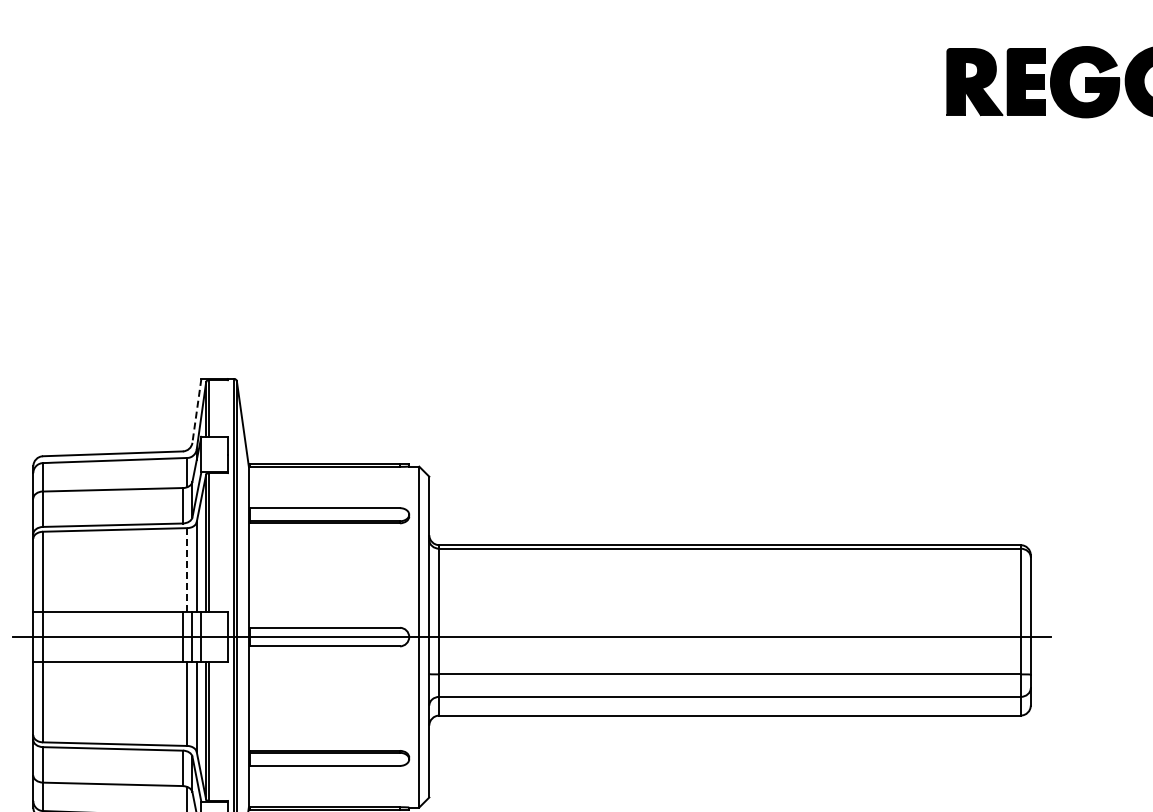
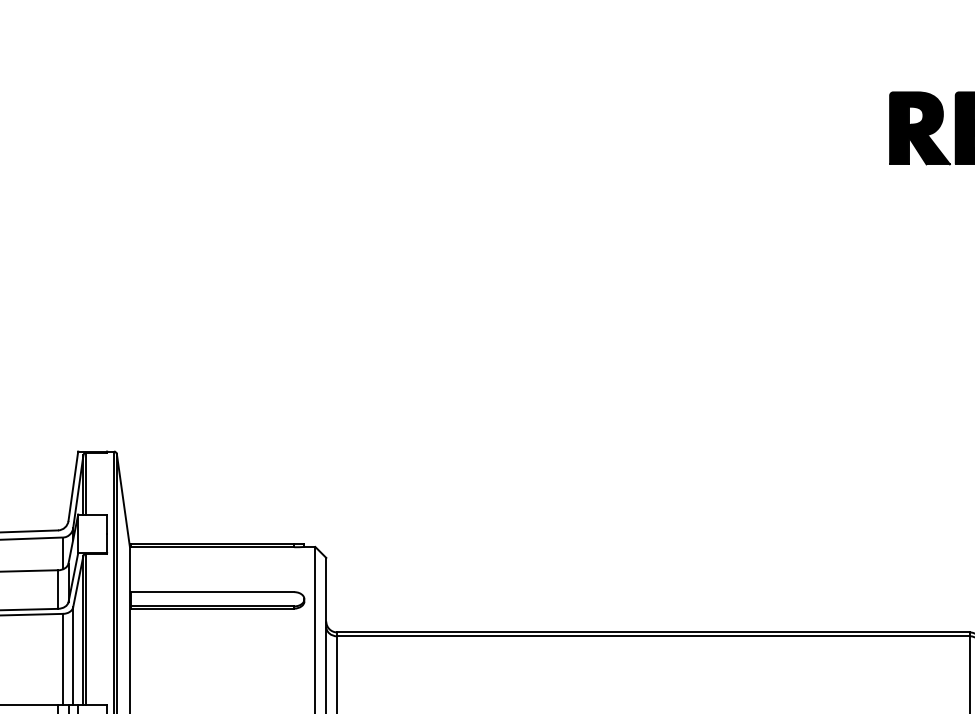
line: (196, 411) -> (72, 486), dashed -> solid
line: (187, 570) -> (63, 660), dashed -> solid

